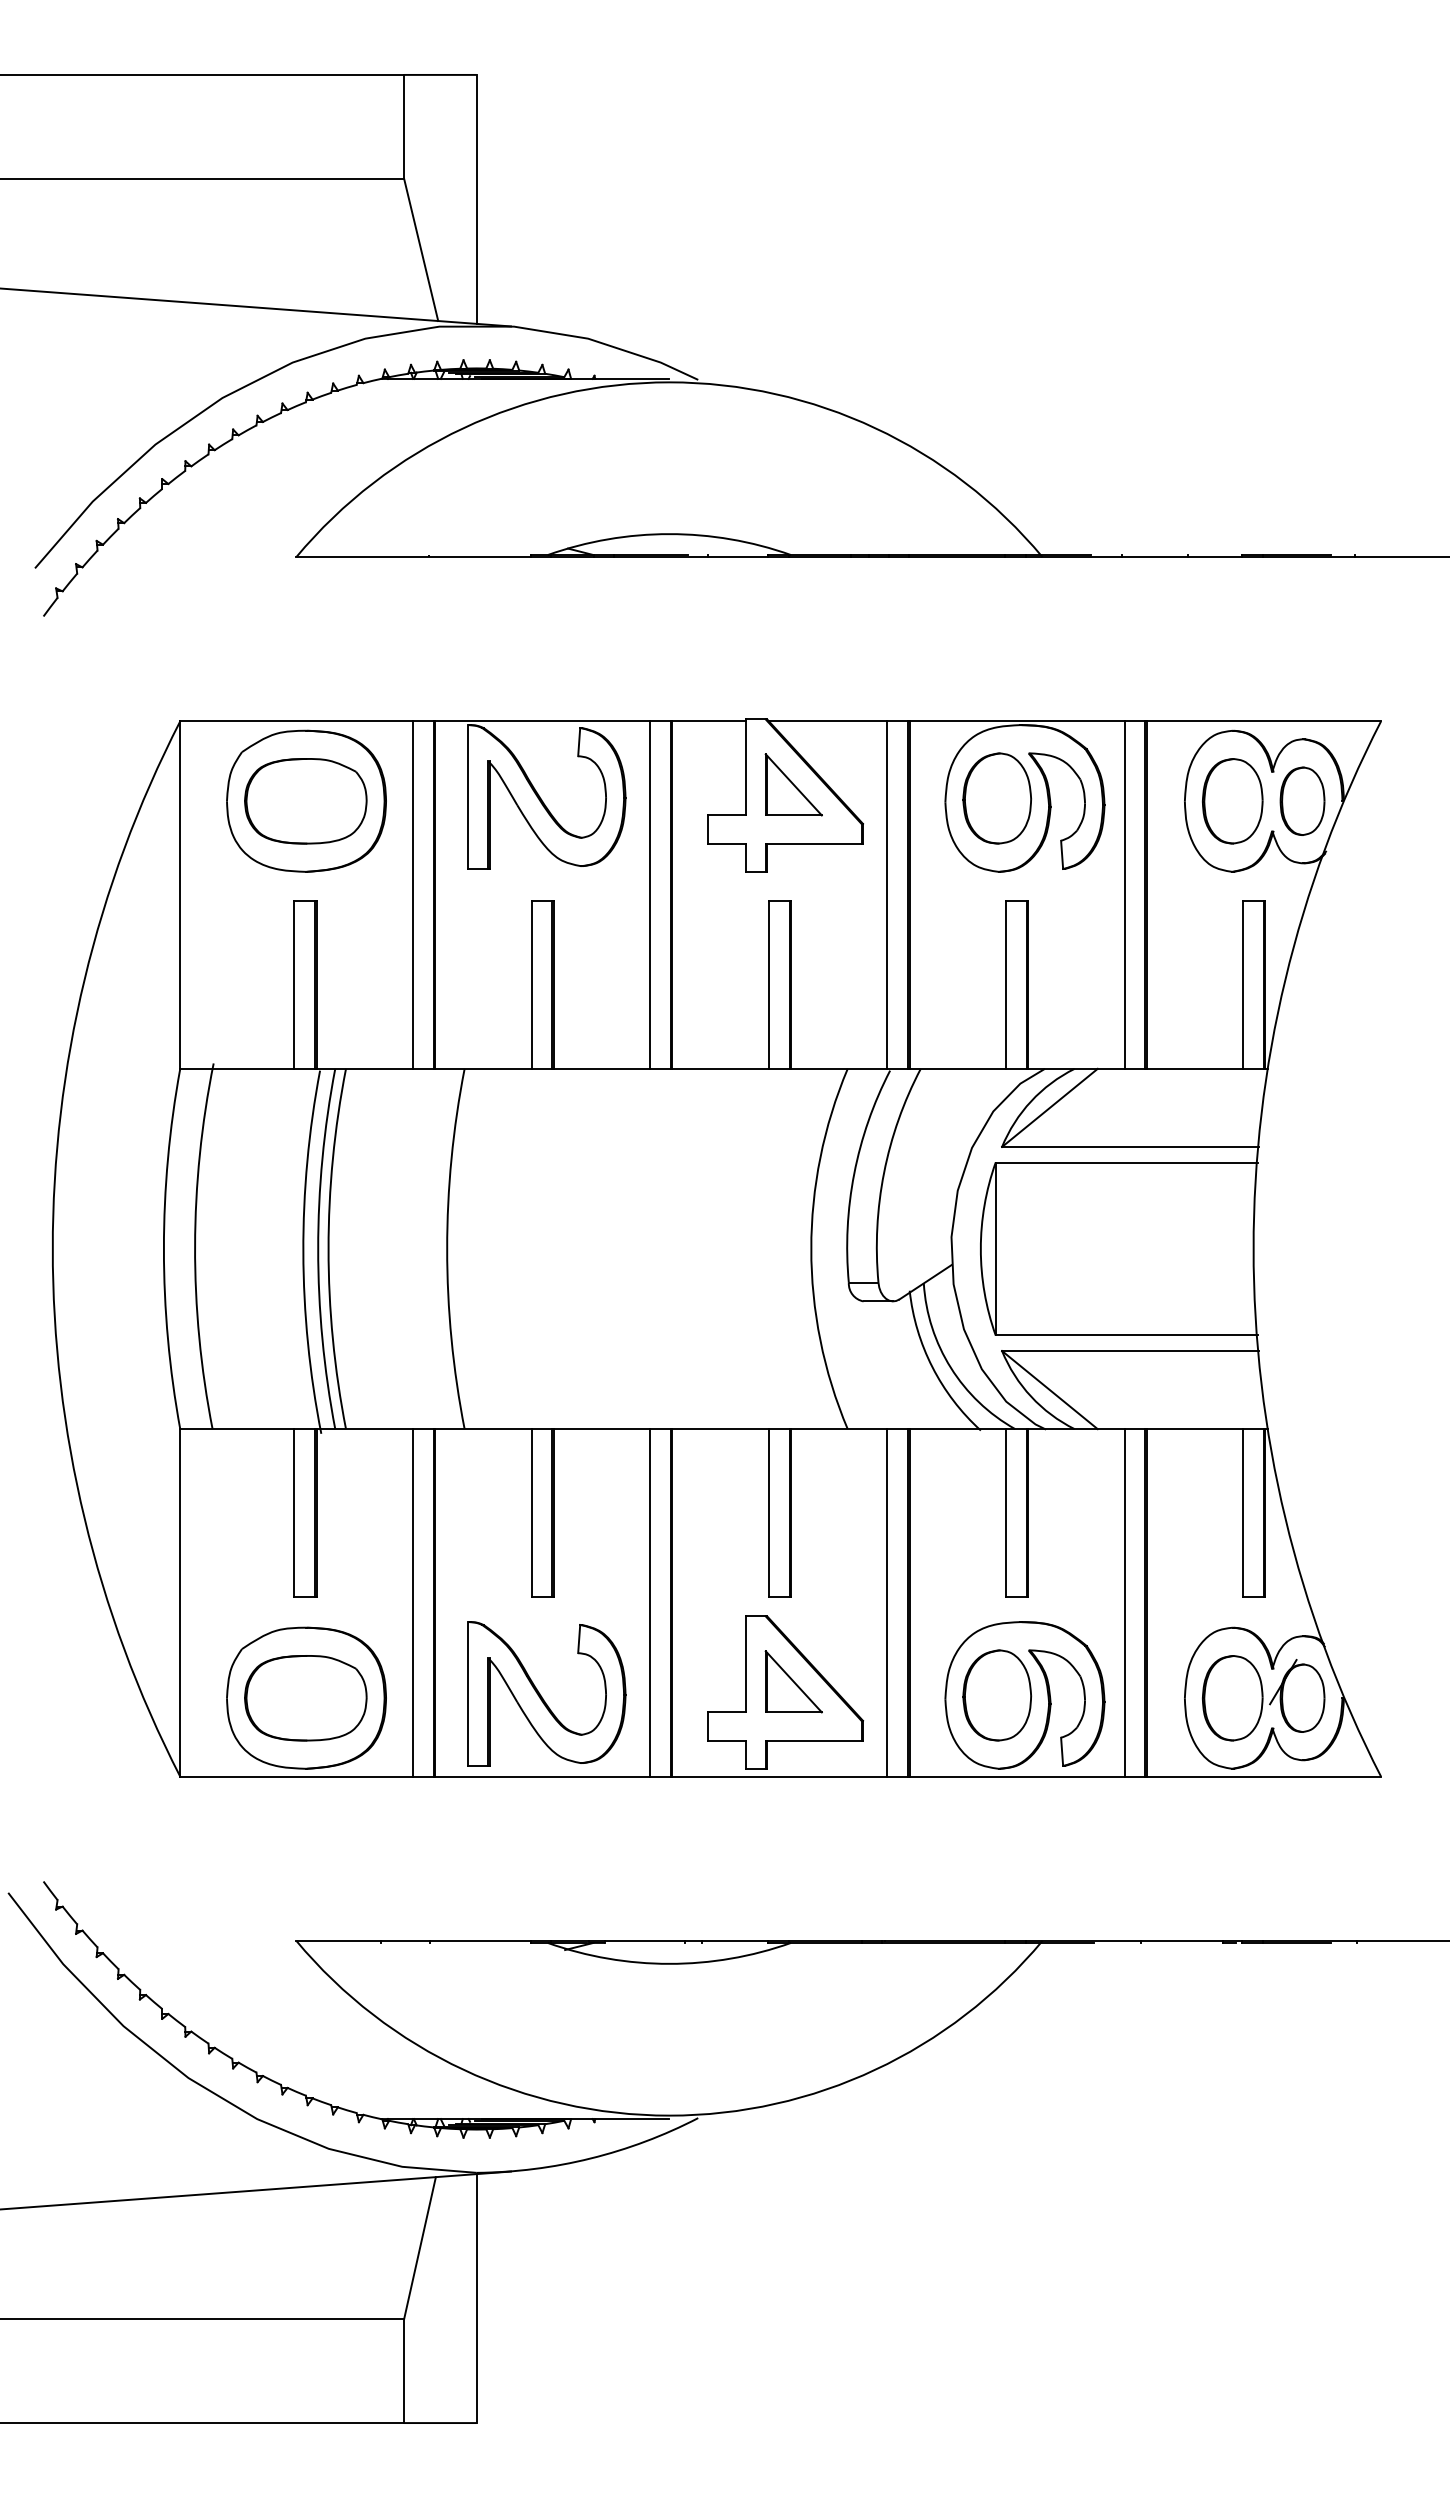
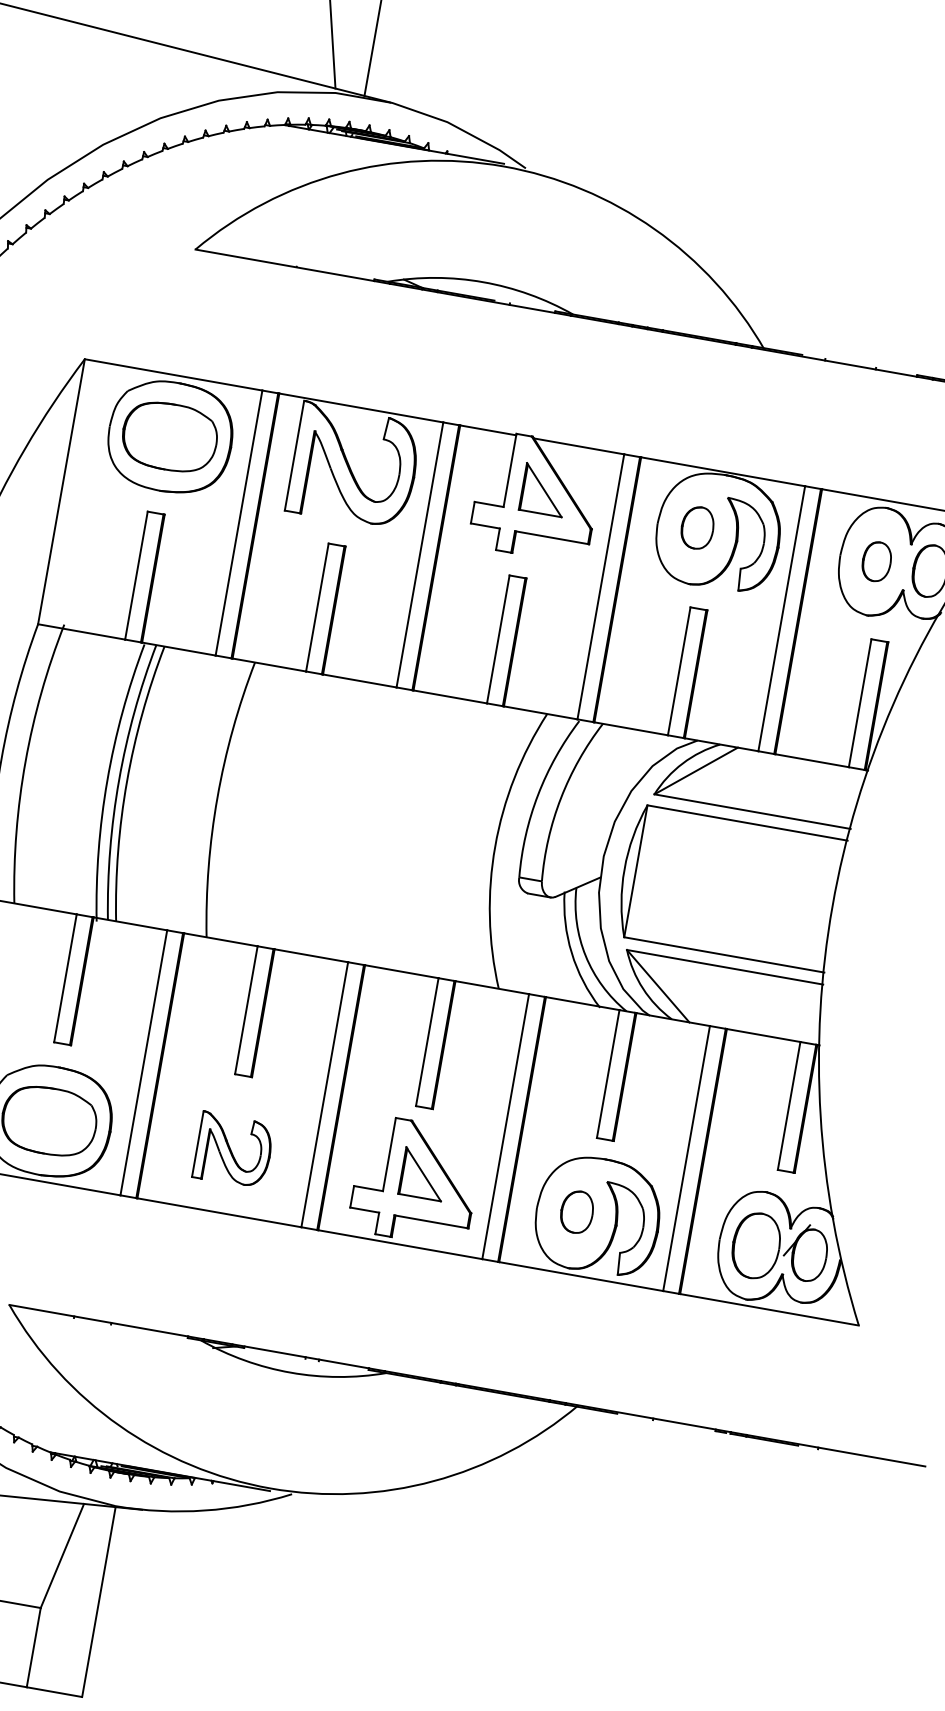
part: (996, 798) -> (697, 527), size x0.6
part: (1232, 801) -> (876, 561), size x0.6
part: (546, 1693) -> (233, 1149), size x0.6
part: (997, 1695) -> (577, 1212), size x0.6

